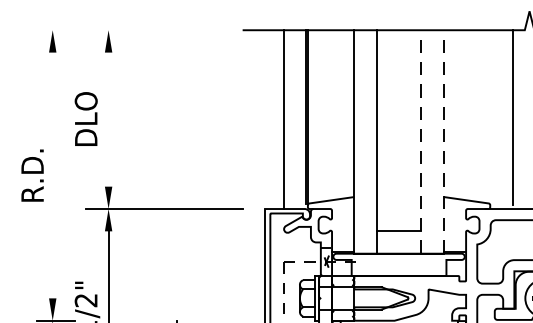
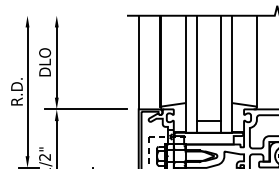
line: (512, 117) -> (256, 61), moved
line: (108, 119) -> (56, 62), added
line: (283, 119) -> (138, 62), moved
line: (421, 142) -> (220, 74), dashed -> solid
line: (444, 142) -> (232, 74), dashed -> solid
line: (52, 174) -> (27, 91), added

